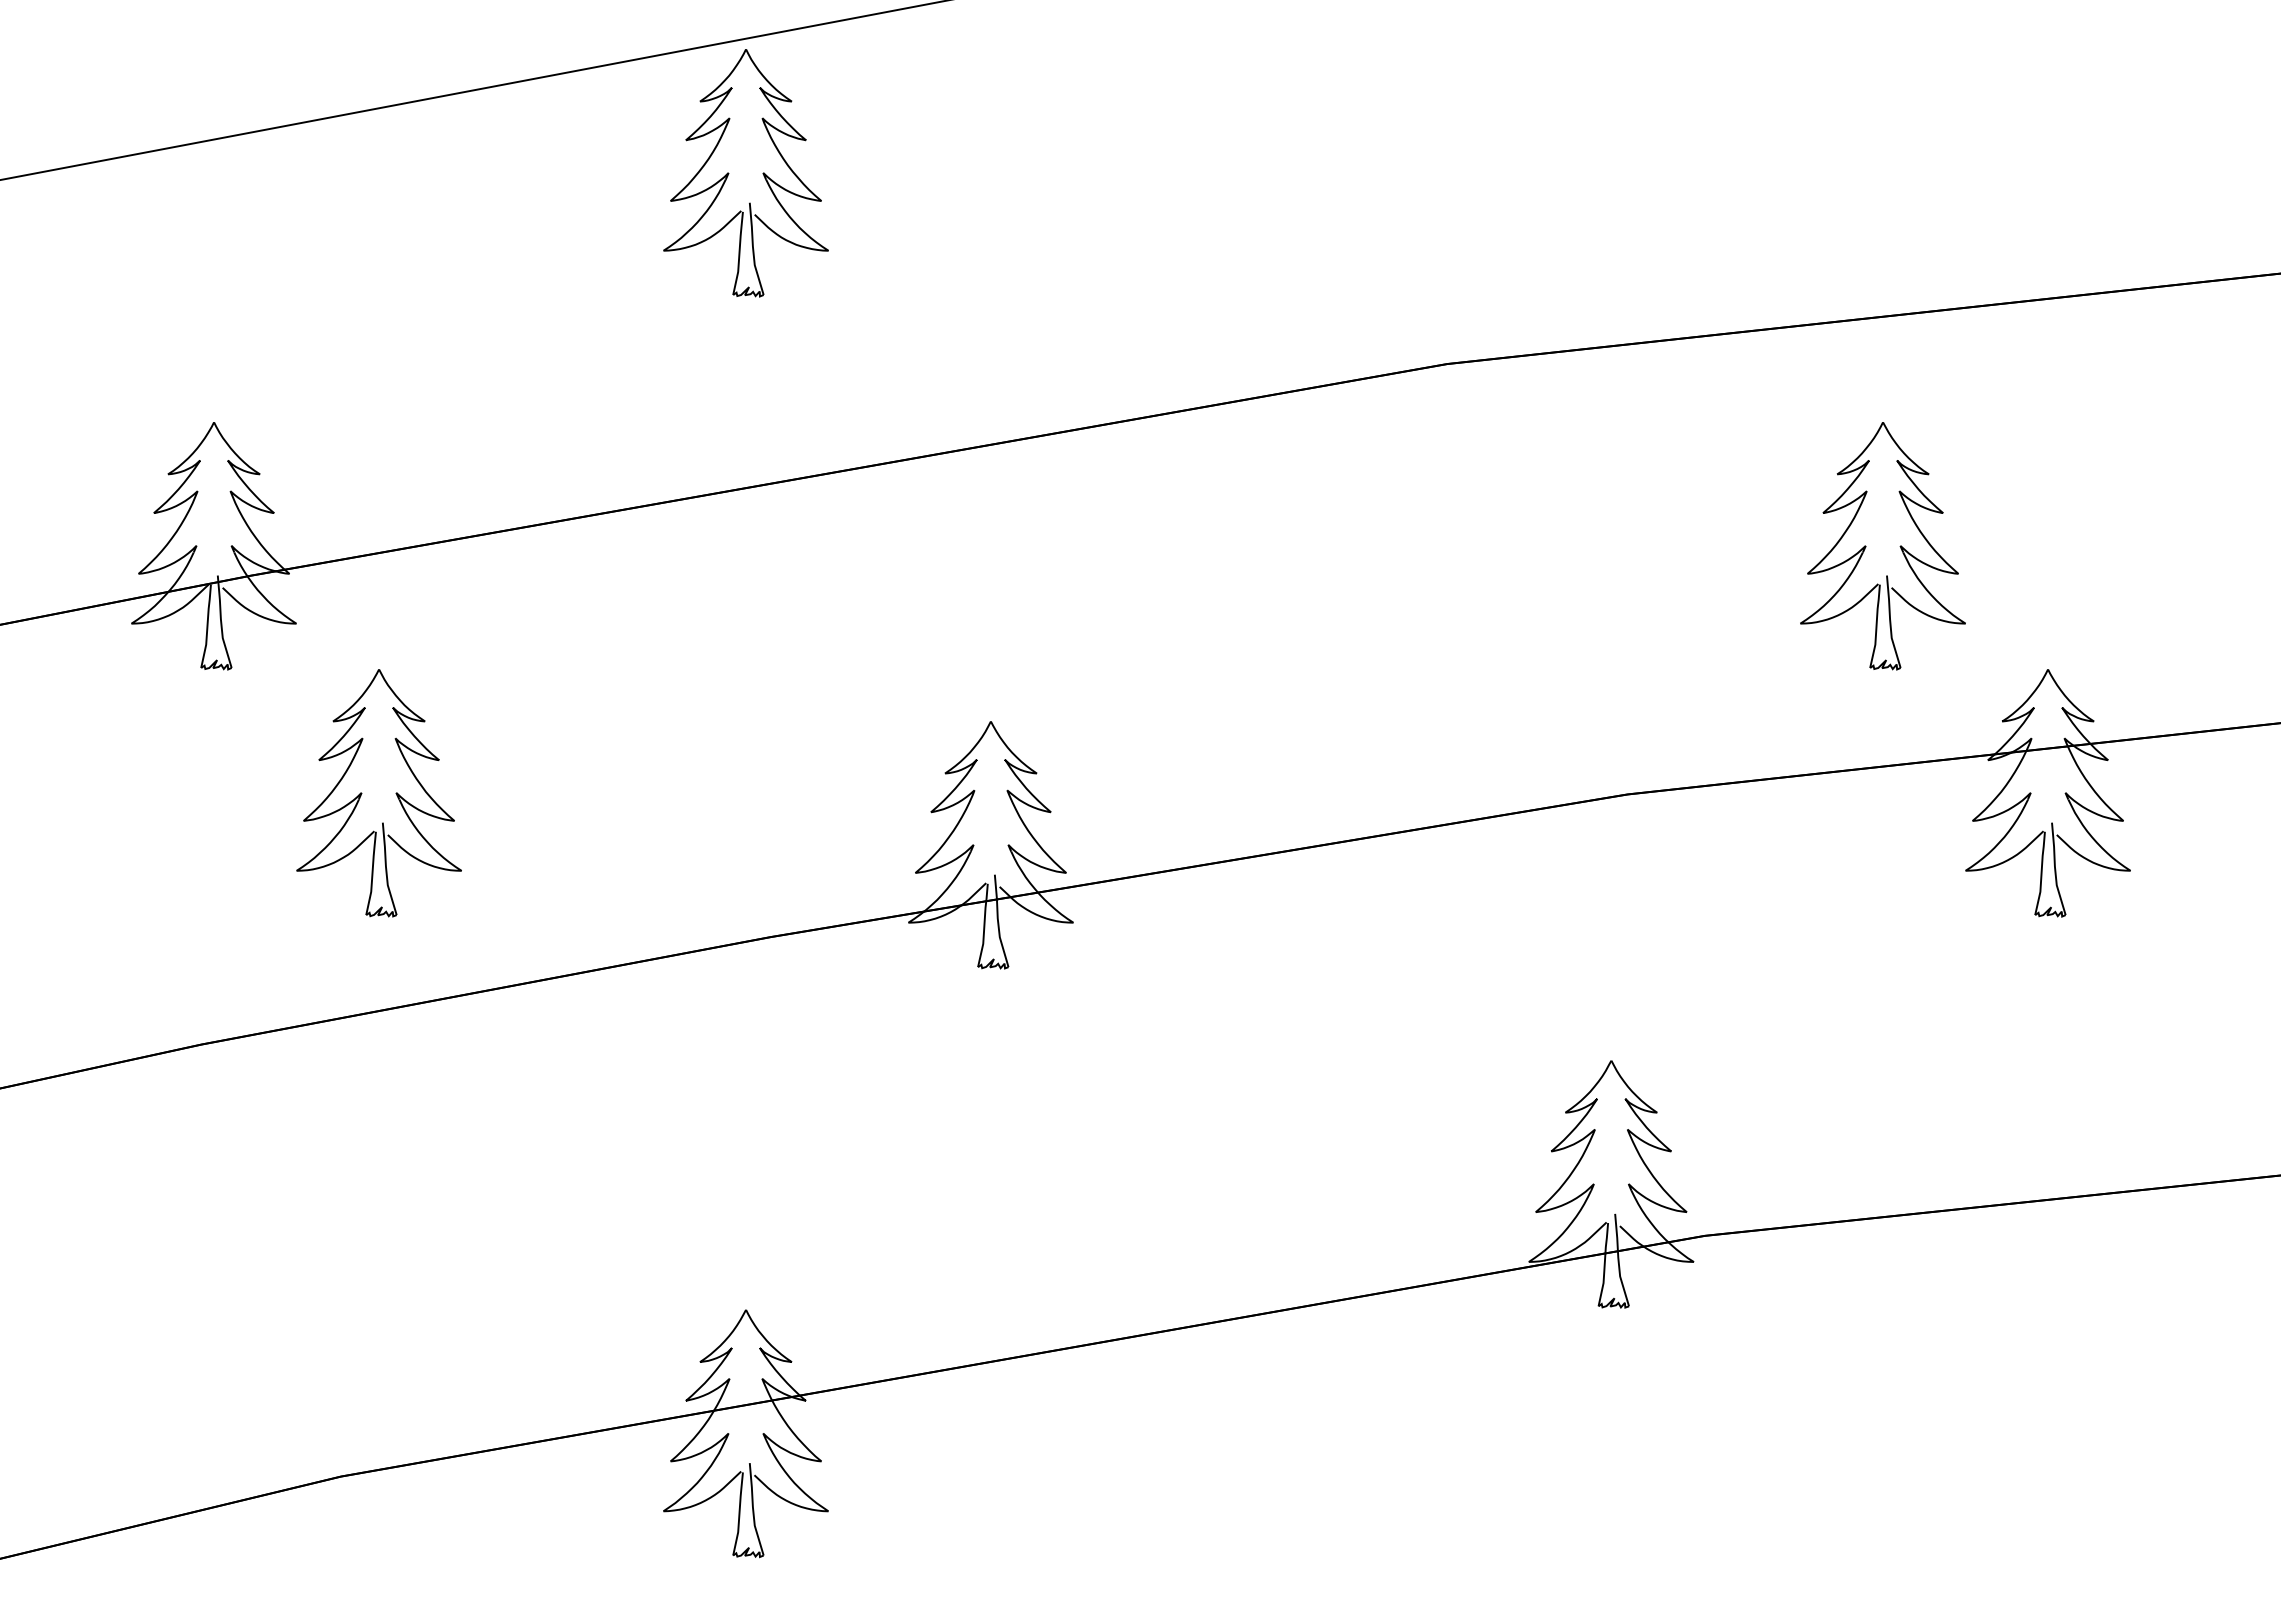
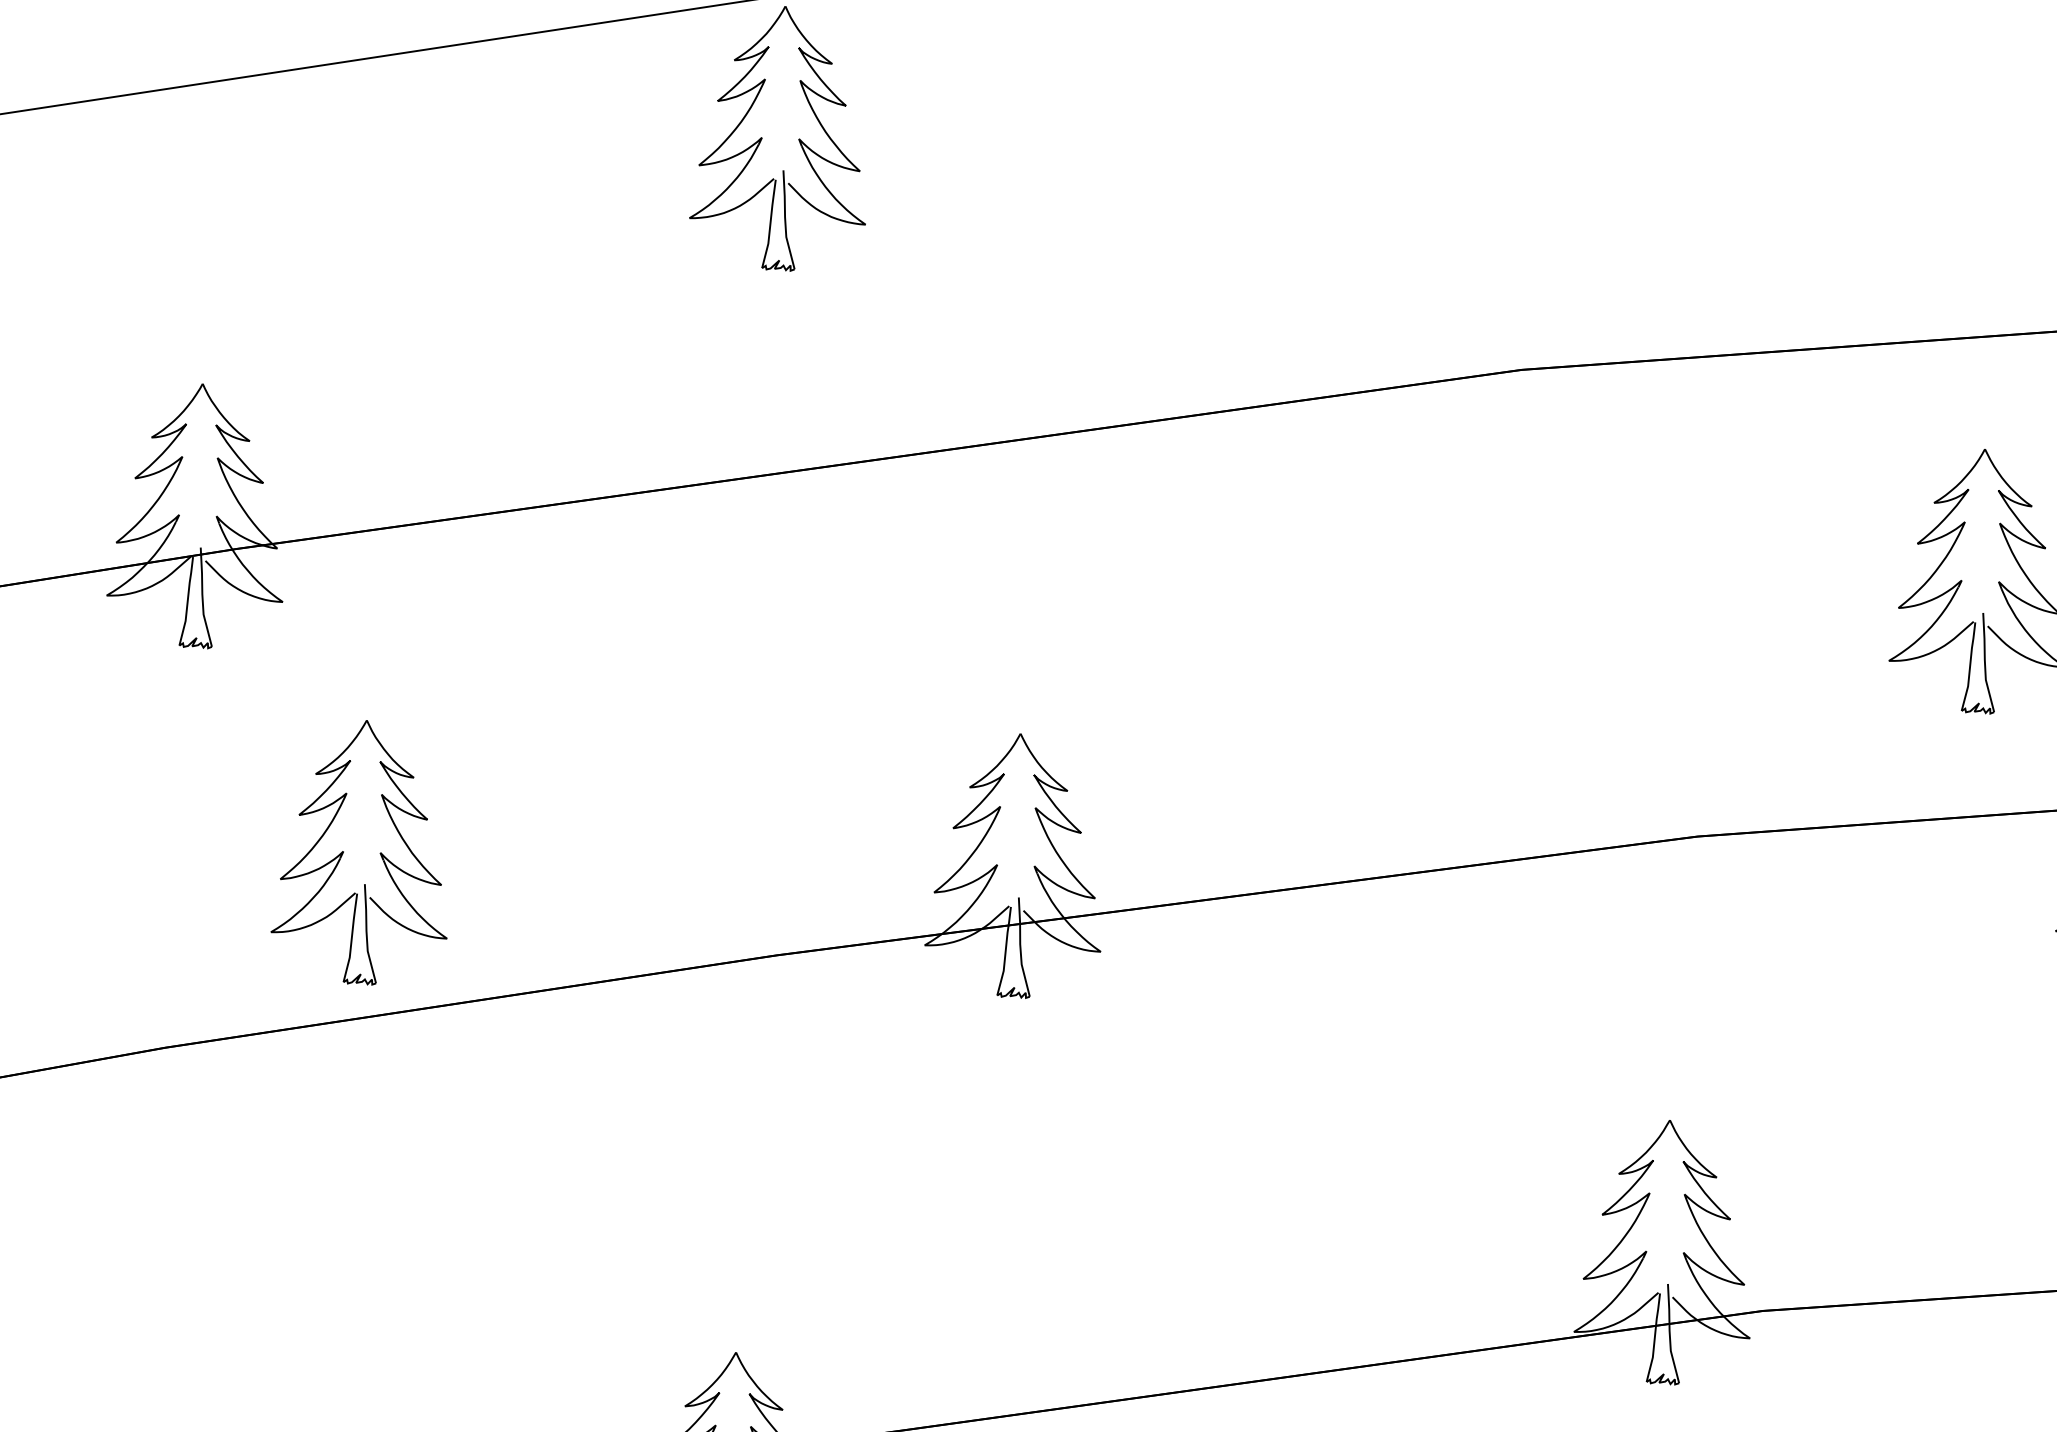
part: (362, 793) -> (344, 852), moved

